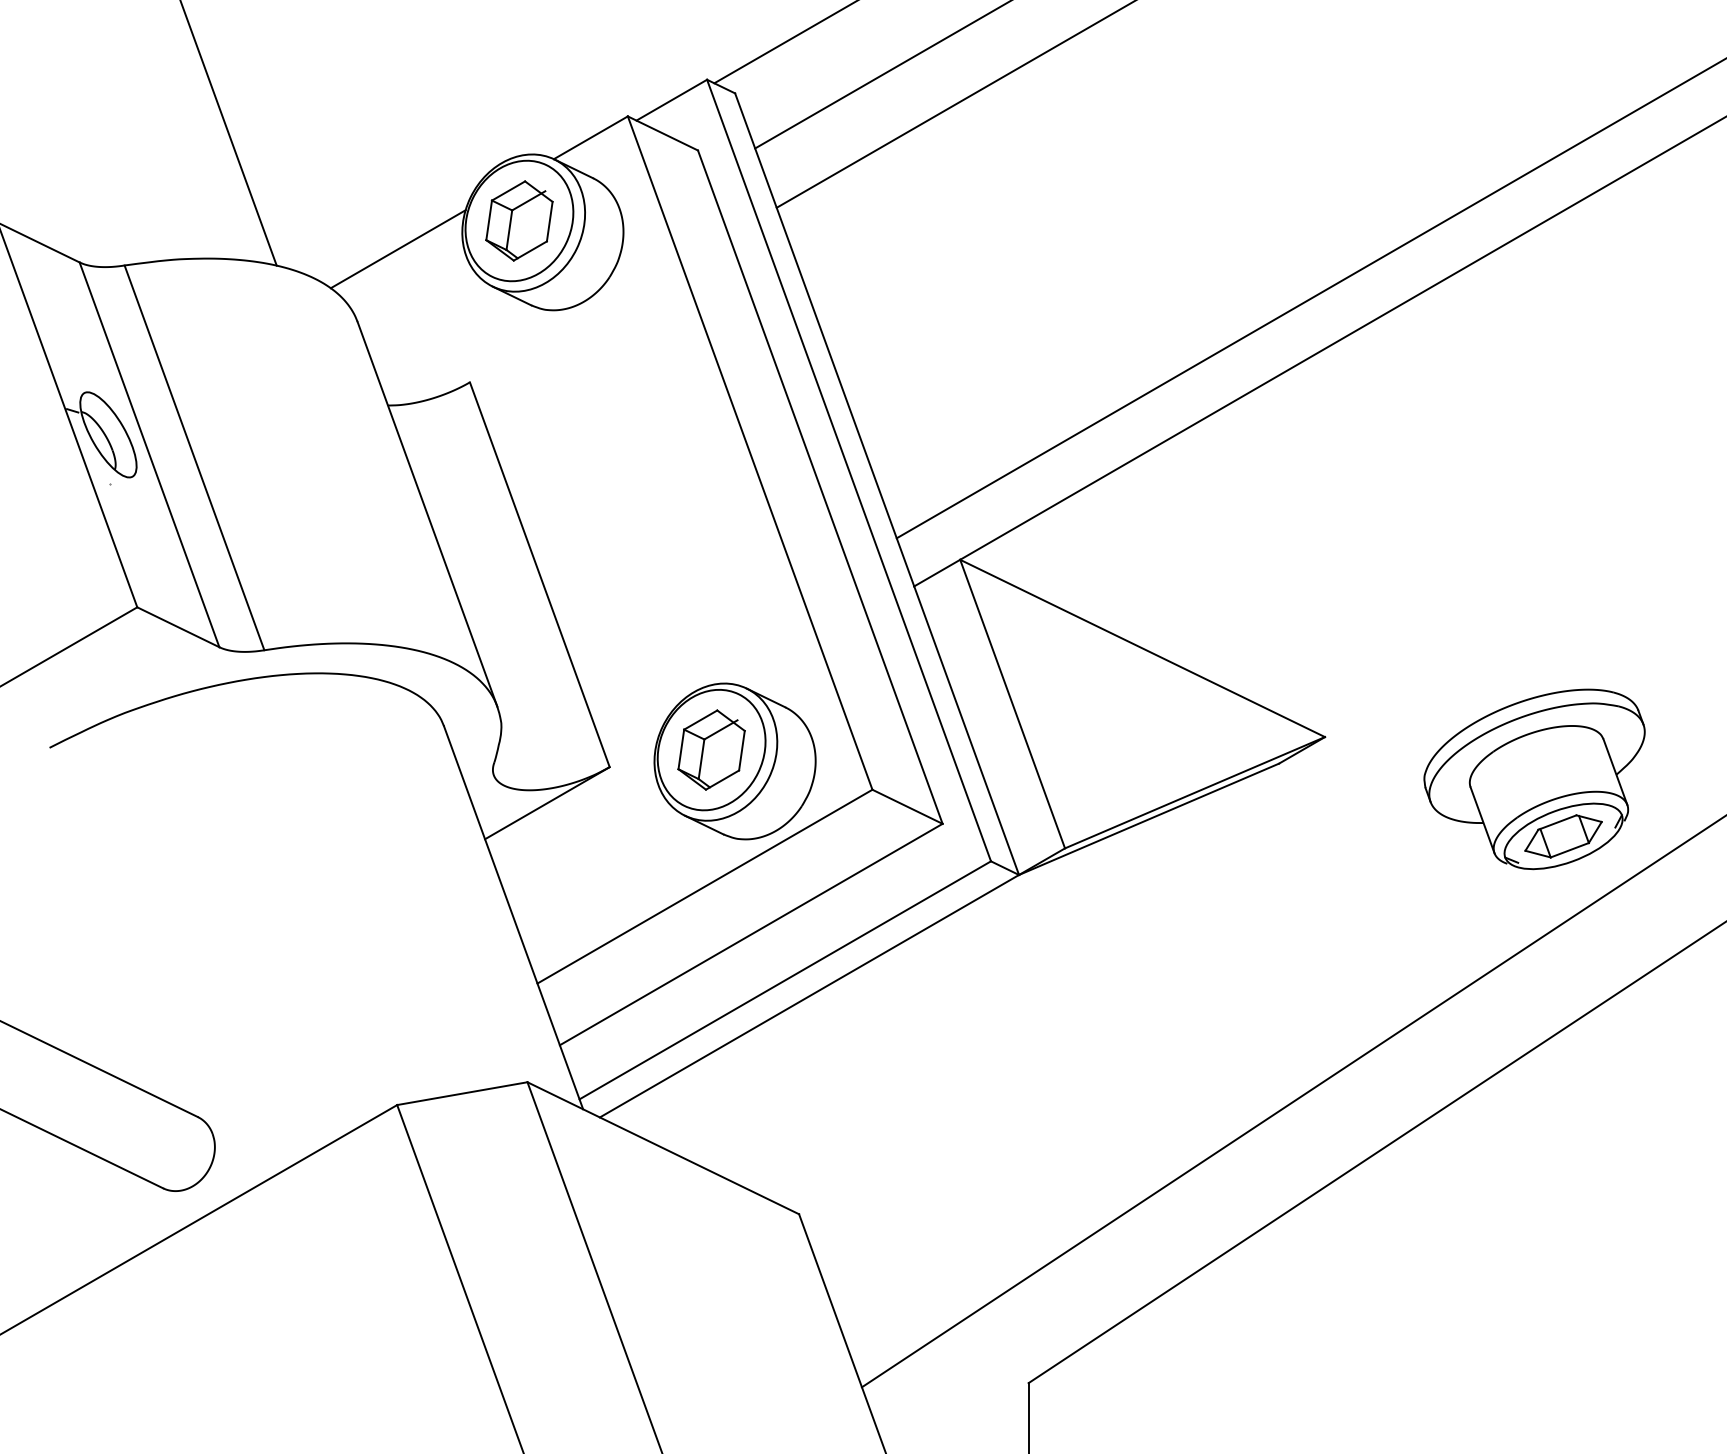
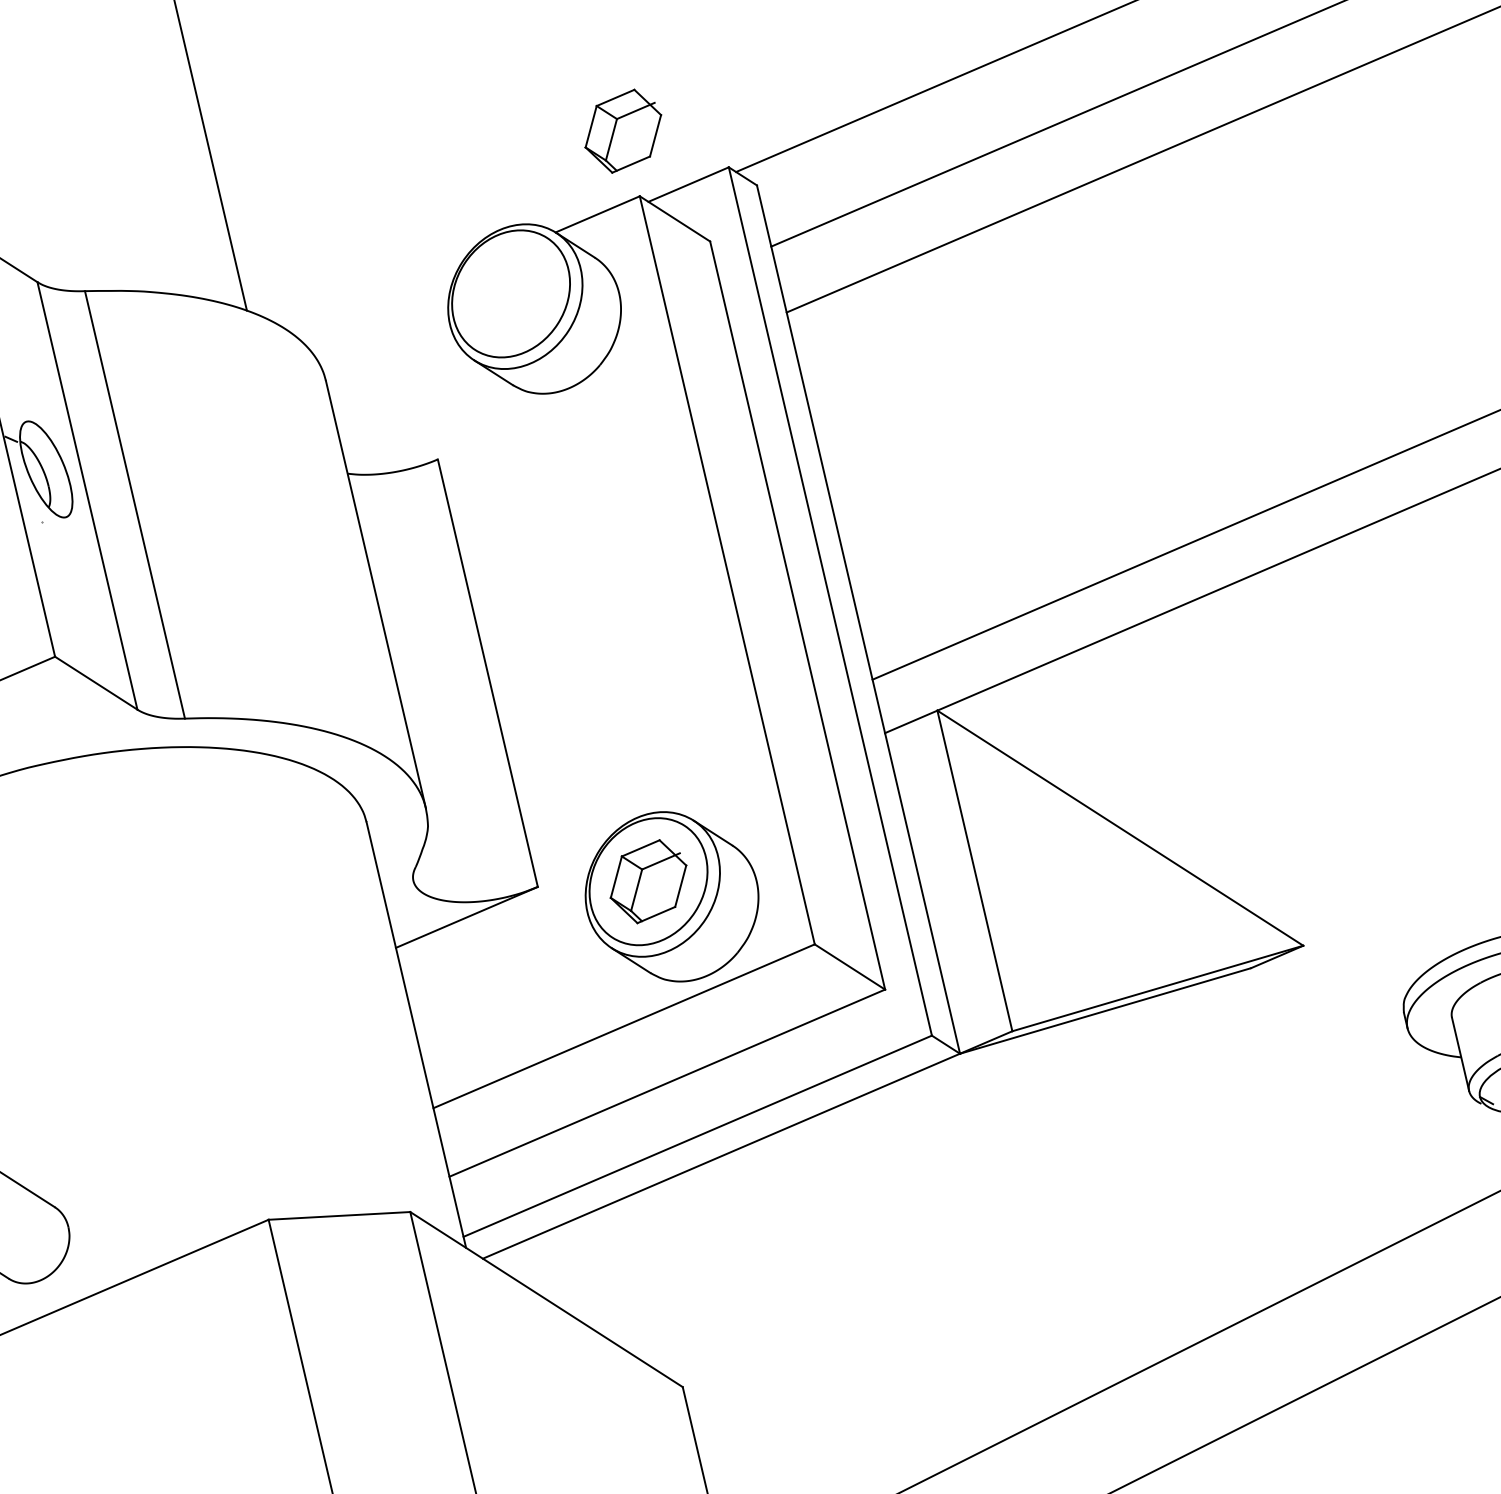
part: (519, 220) -> (623, 130), moved
line: (397, 249) -> (377, 308), removed

